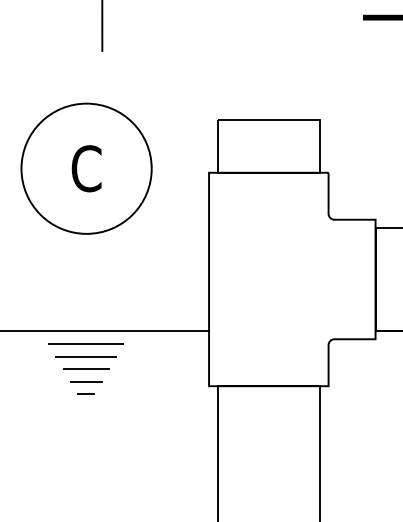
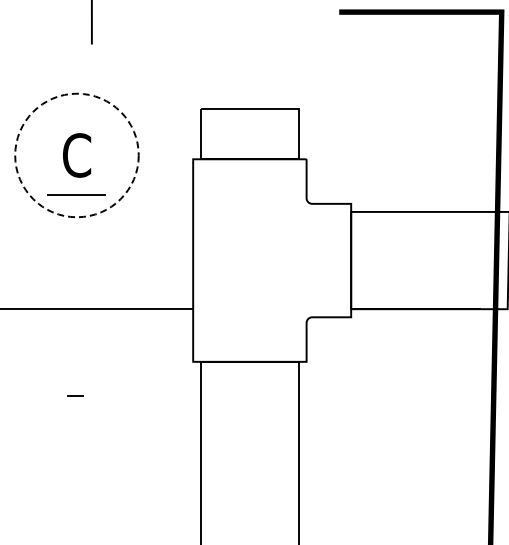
circle: (86, 168) -> (76, 155), solid -> dashed
line: (86, 343) -> (76, 321), removed
line: (86, 356) -> (76, 194), moved
line: (86, 368) -> (76, 345), removed
line: (86, 381) -> (76, 357), removed
line: (86, 394) -> (75, 395), moved

